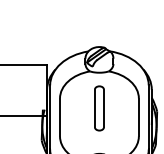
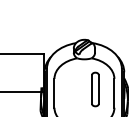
part: (99, 108) -> (95, 89), moved

